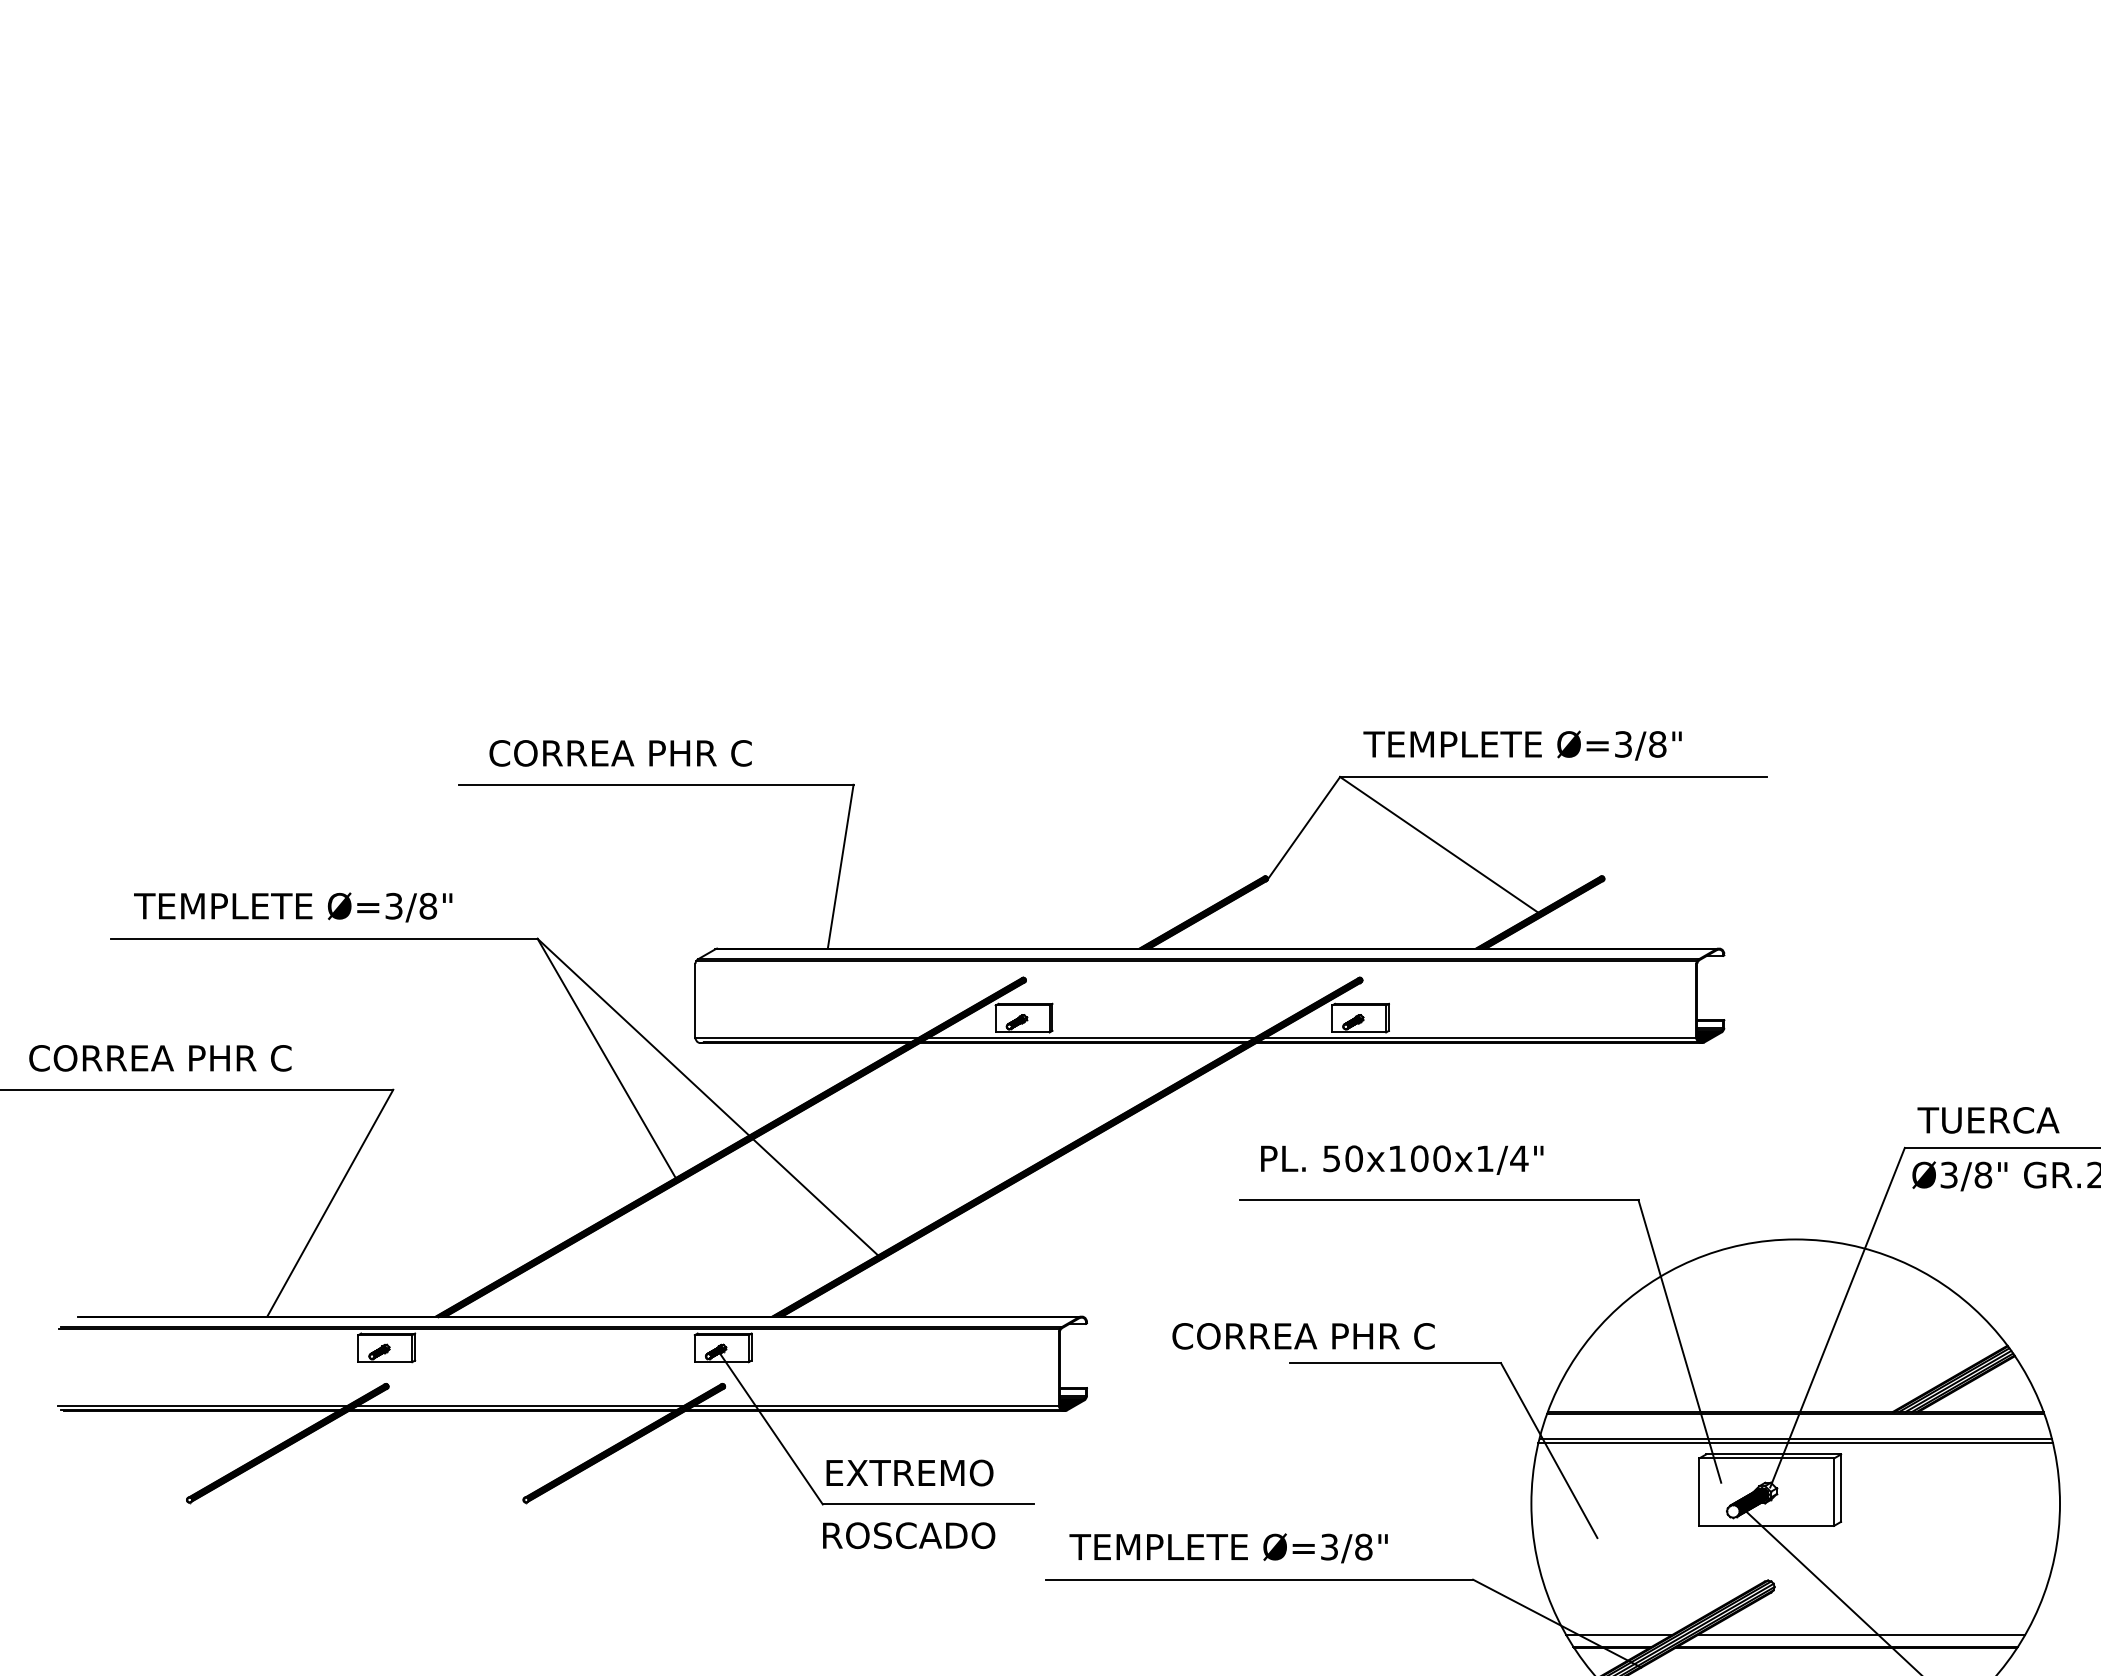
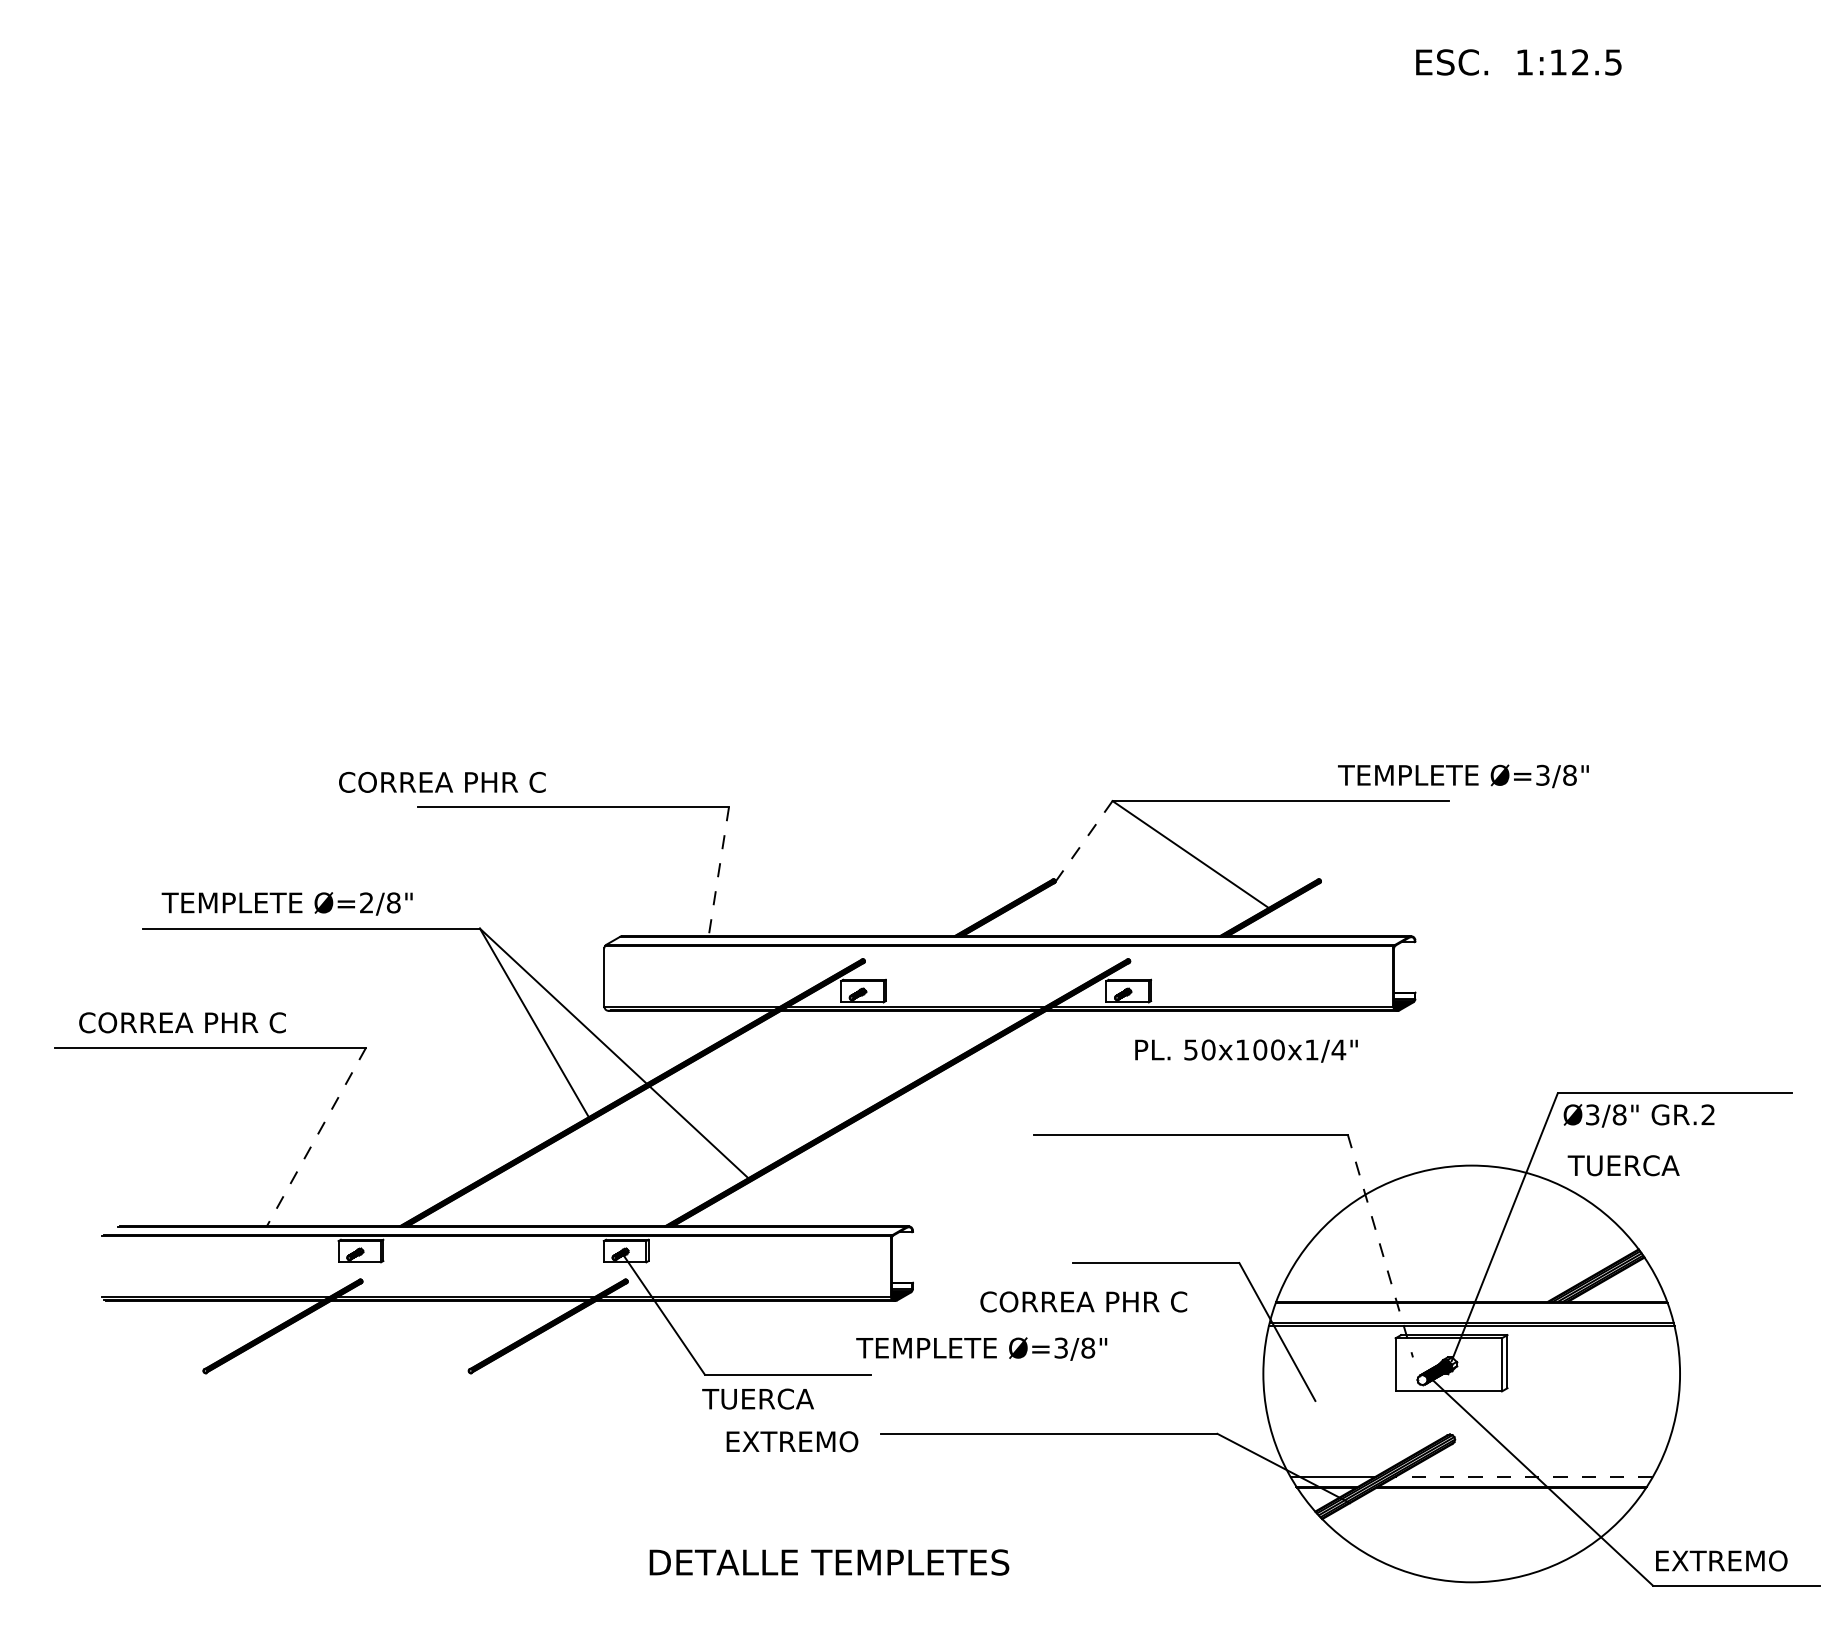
text: (1522, 745) -> (1463, 776), moved
text: (620, 752) -> (442, 781), moved
line: (1303, 829) -> (1083, 842), solid -> dashed
line: (840, 867) -> (718, 872), solid -> dashed
text: (393, 905) -> (366, 902), Ø=3/8" -> Ø=2/8"
text: (1988, 1120) -> (1623, 1165), moved
text: (1402, 1159) -> (1246, 1050), moved
line: (330, 1203) -> (316, 1137), solid -> dashed
text: (1303, 1335) -> (1083, 1301), moved
line: (1679, 1342) -> (1380, 1246), solid -> dashed
text: (910, 1472) -> (792, 1441), moved
text: (907, 1534) -> (771, 1398), ROSCADO -> TUERCA
text: (1228, 1547) -> (981, 1348), moved
line: (1861, 1635) -> (1523, 1477), solid -> dashed

